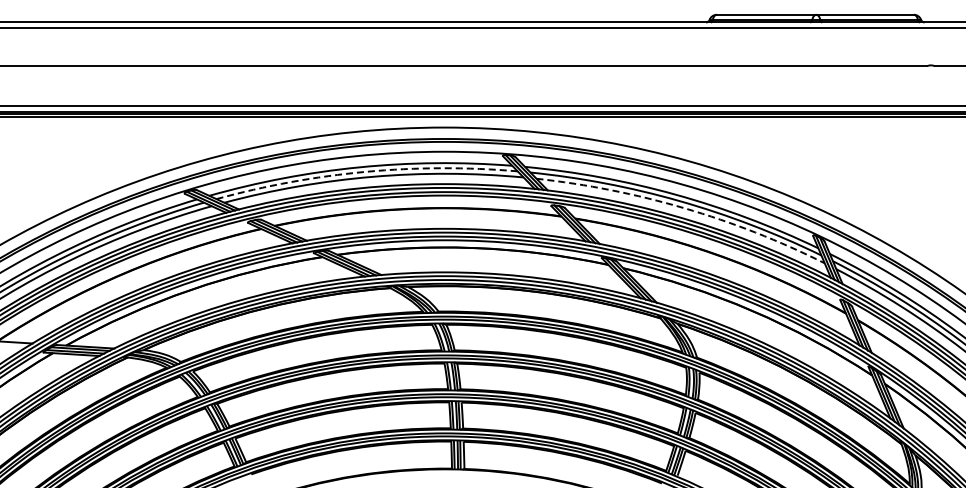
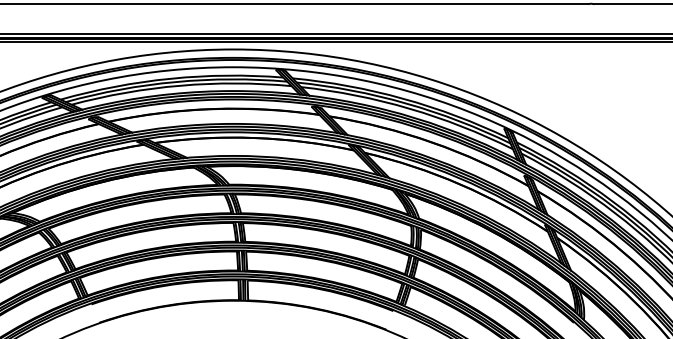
arc: (365, 171) -> (175, 81), dashed -> solid
arc: (684, 208) -> (409, 108), dashed -> solid

